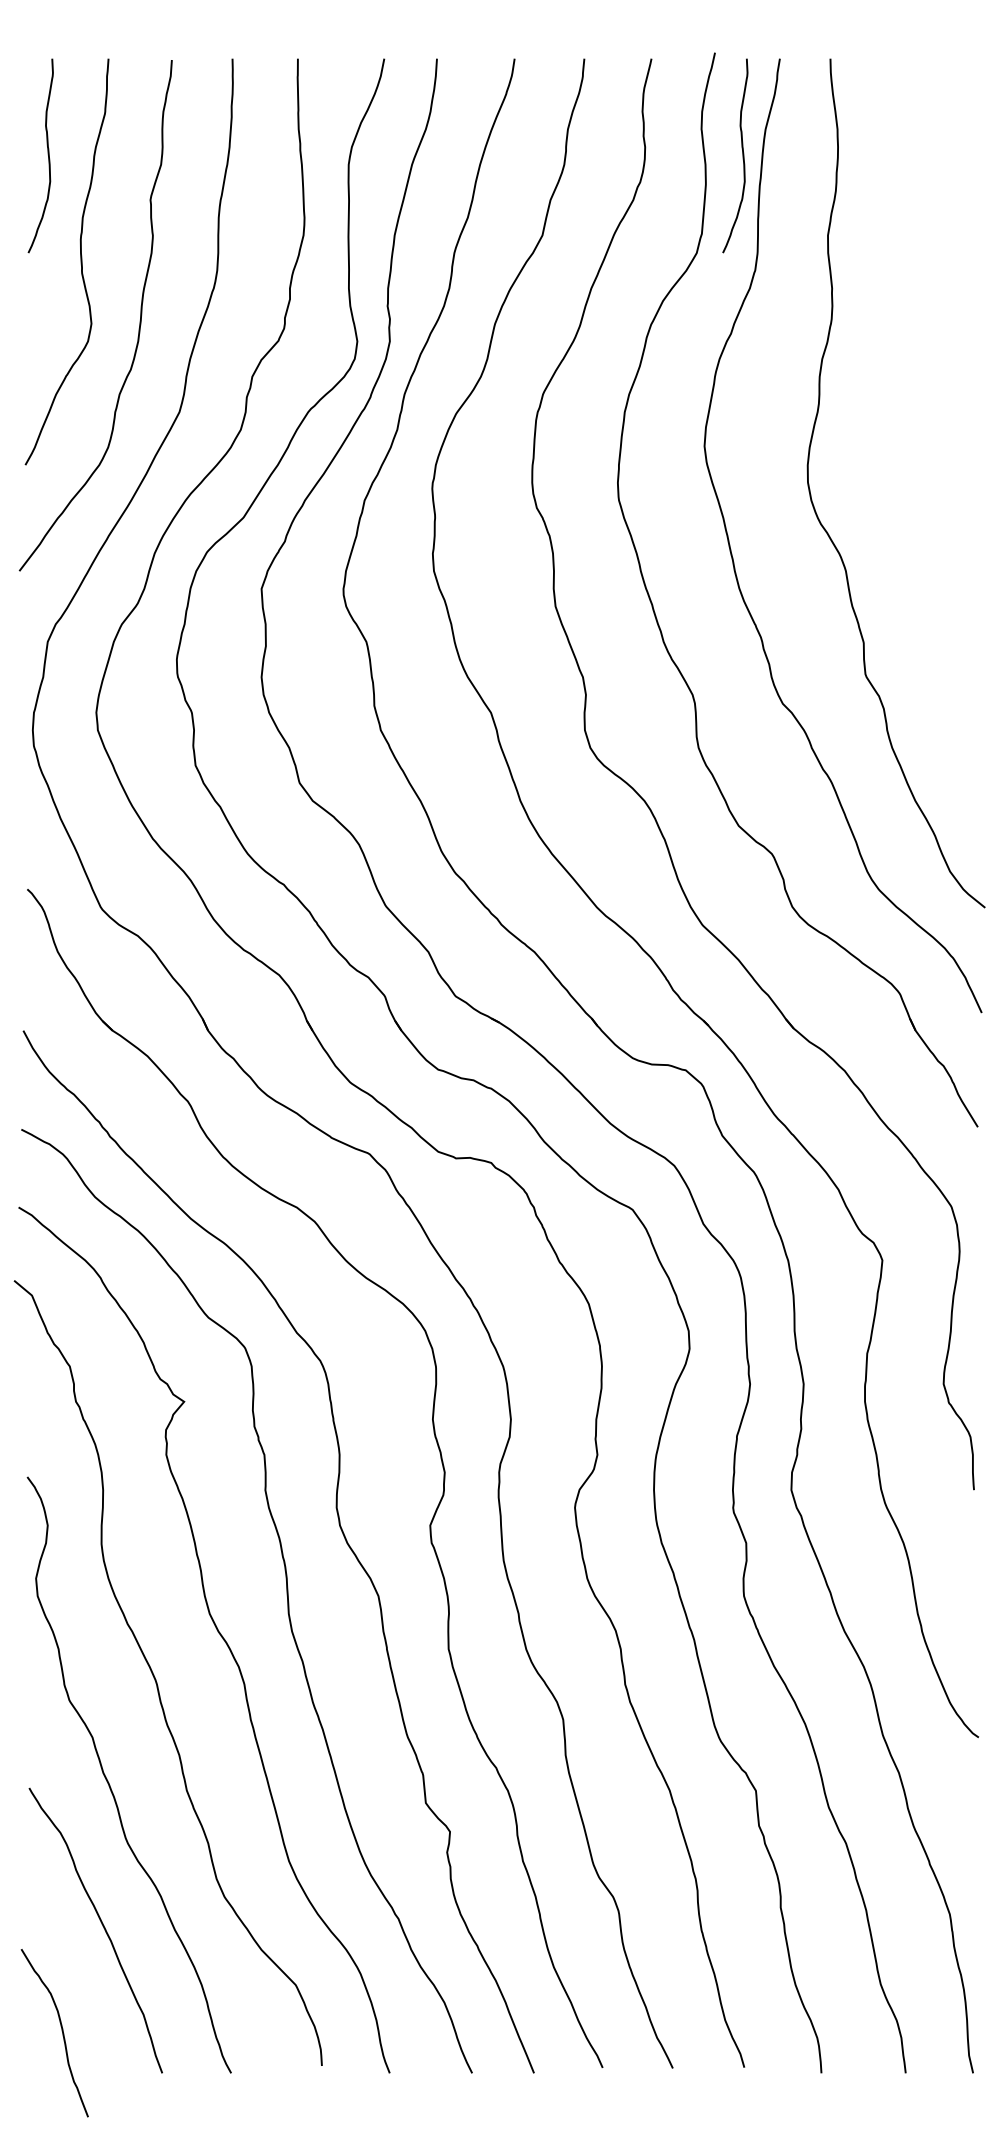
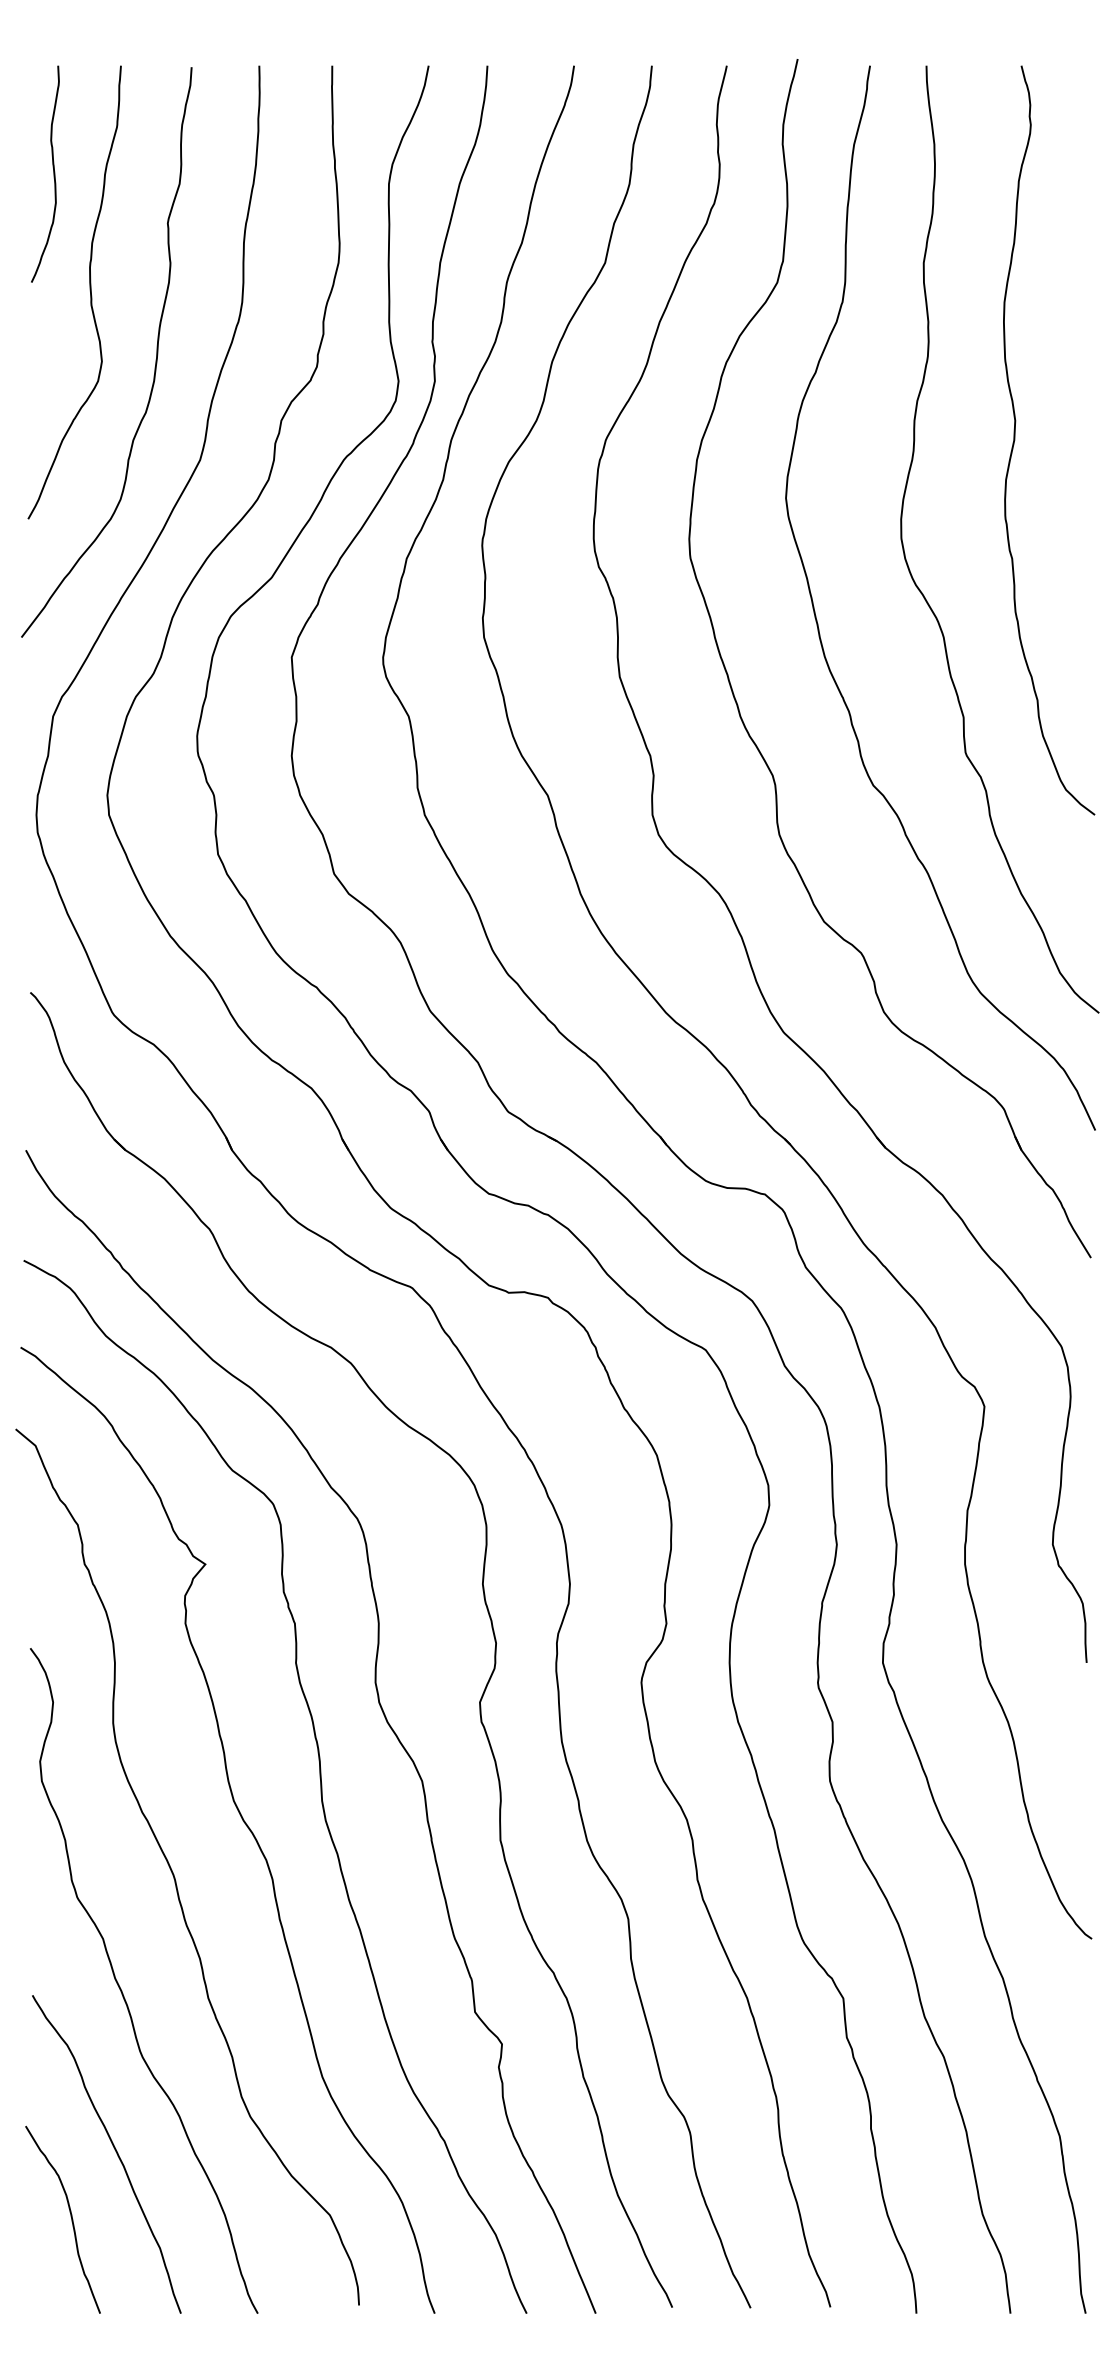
curve: (742, 155) -> (828, 173), removed
curve: (910, 394) -> (1015, 440), added
curve: (61, 2030) -> (70, 2216), moved

